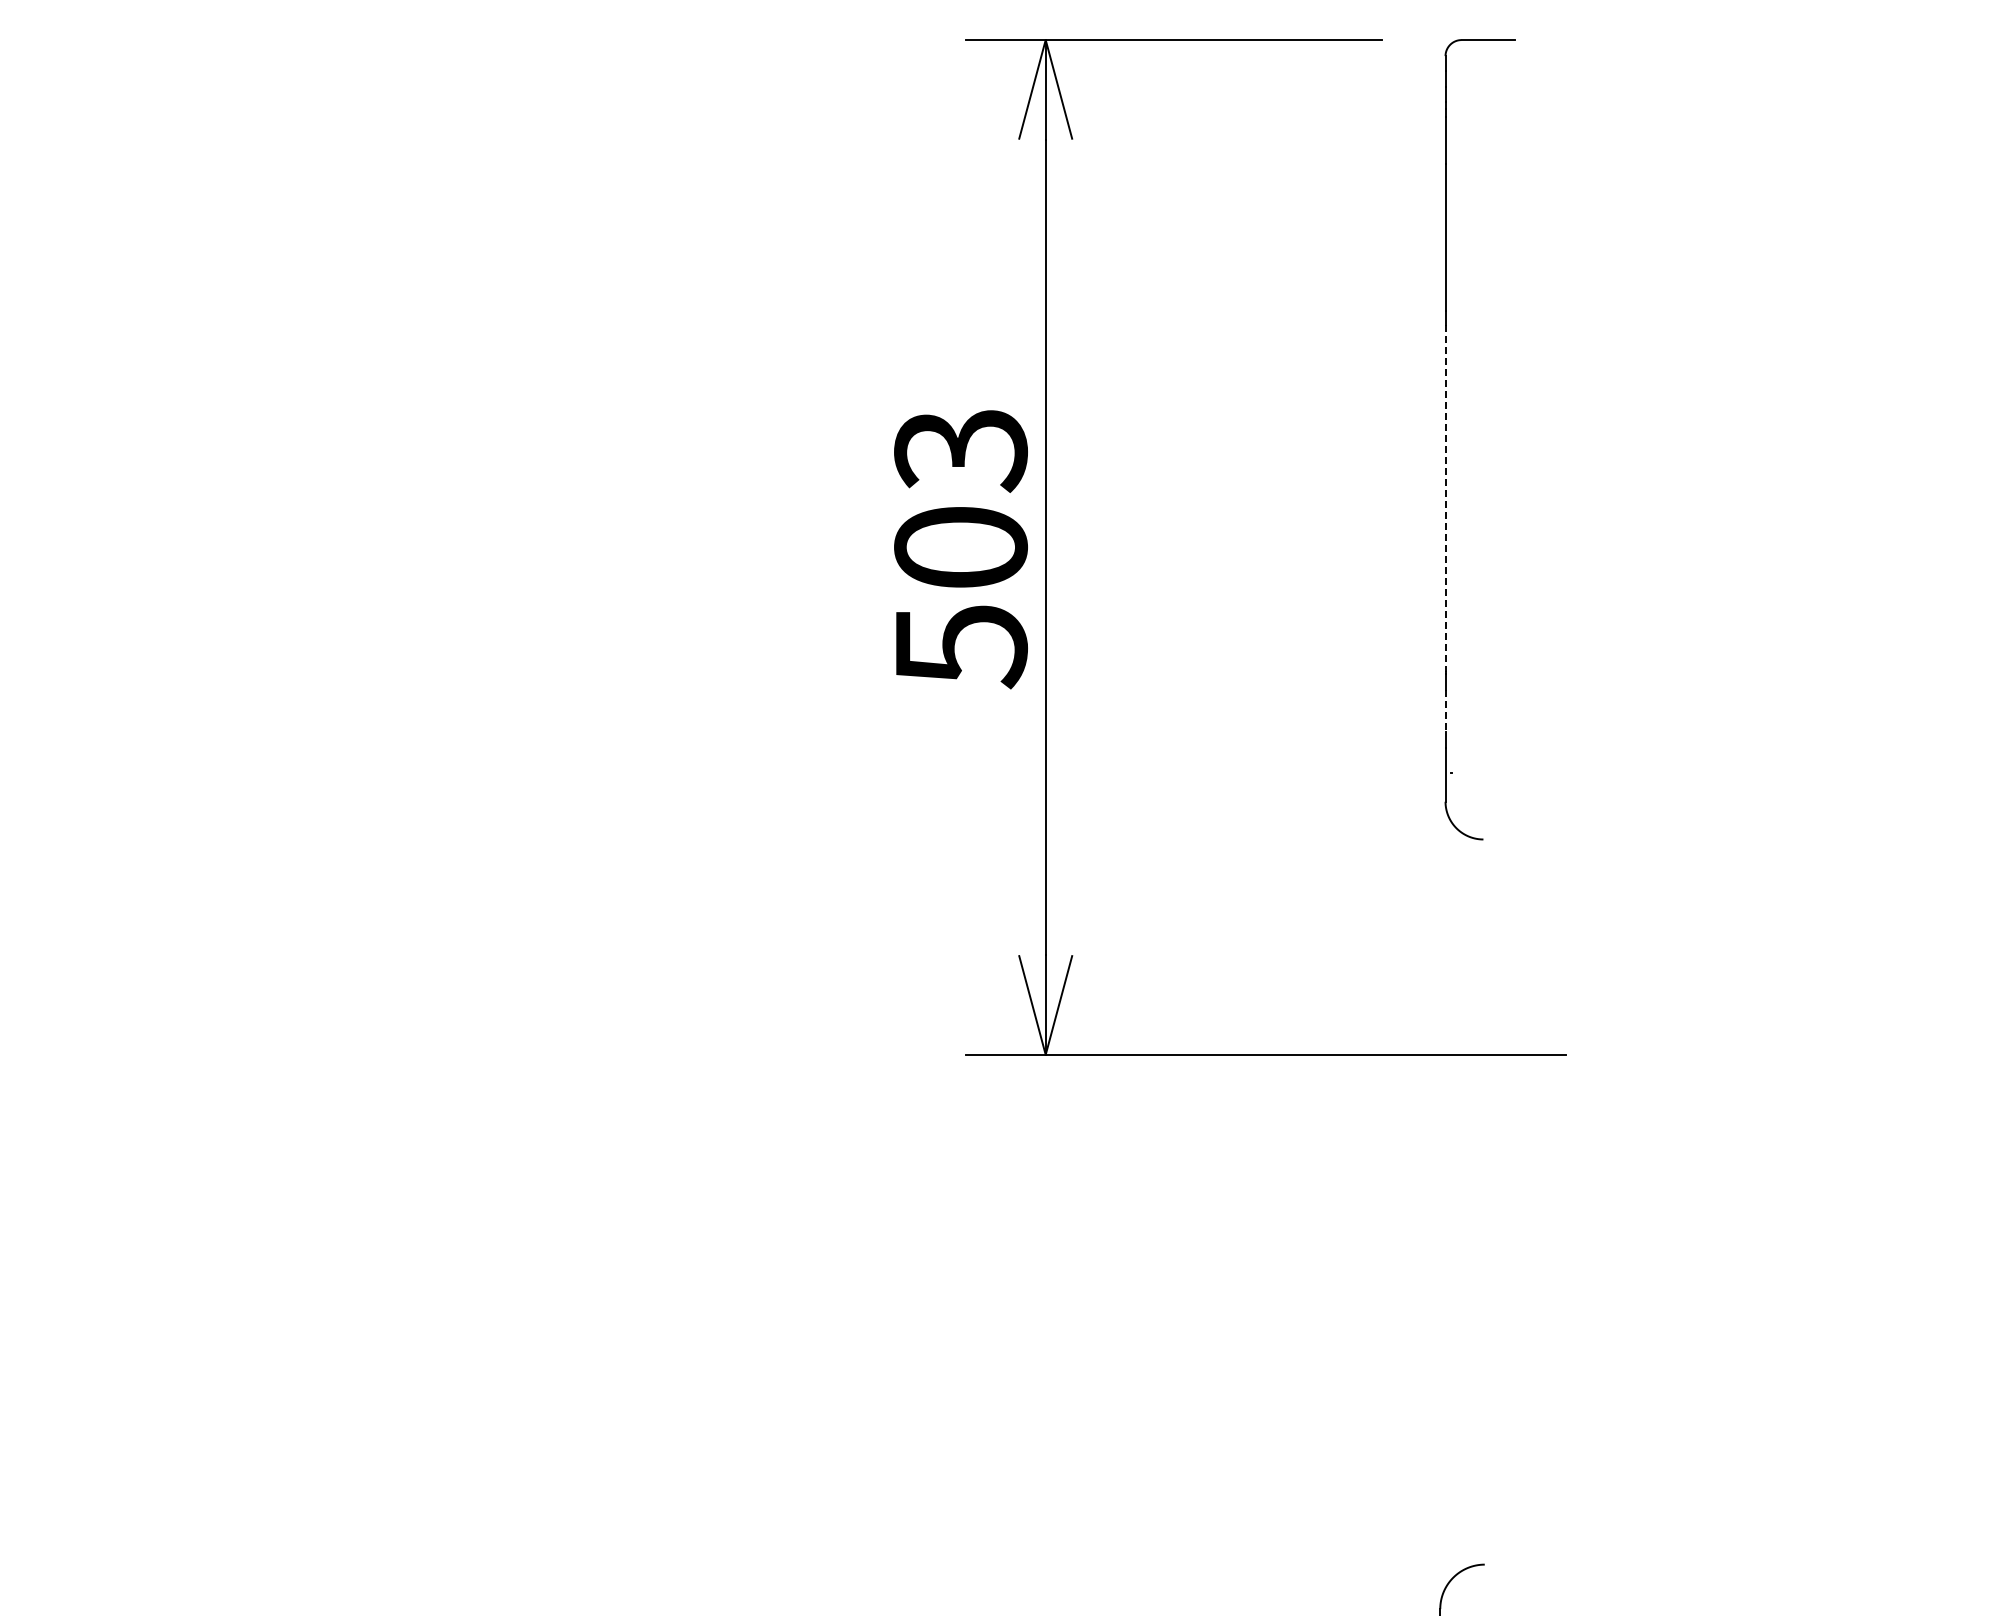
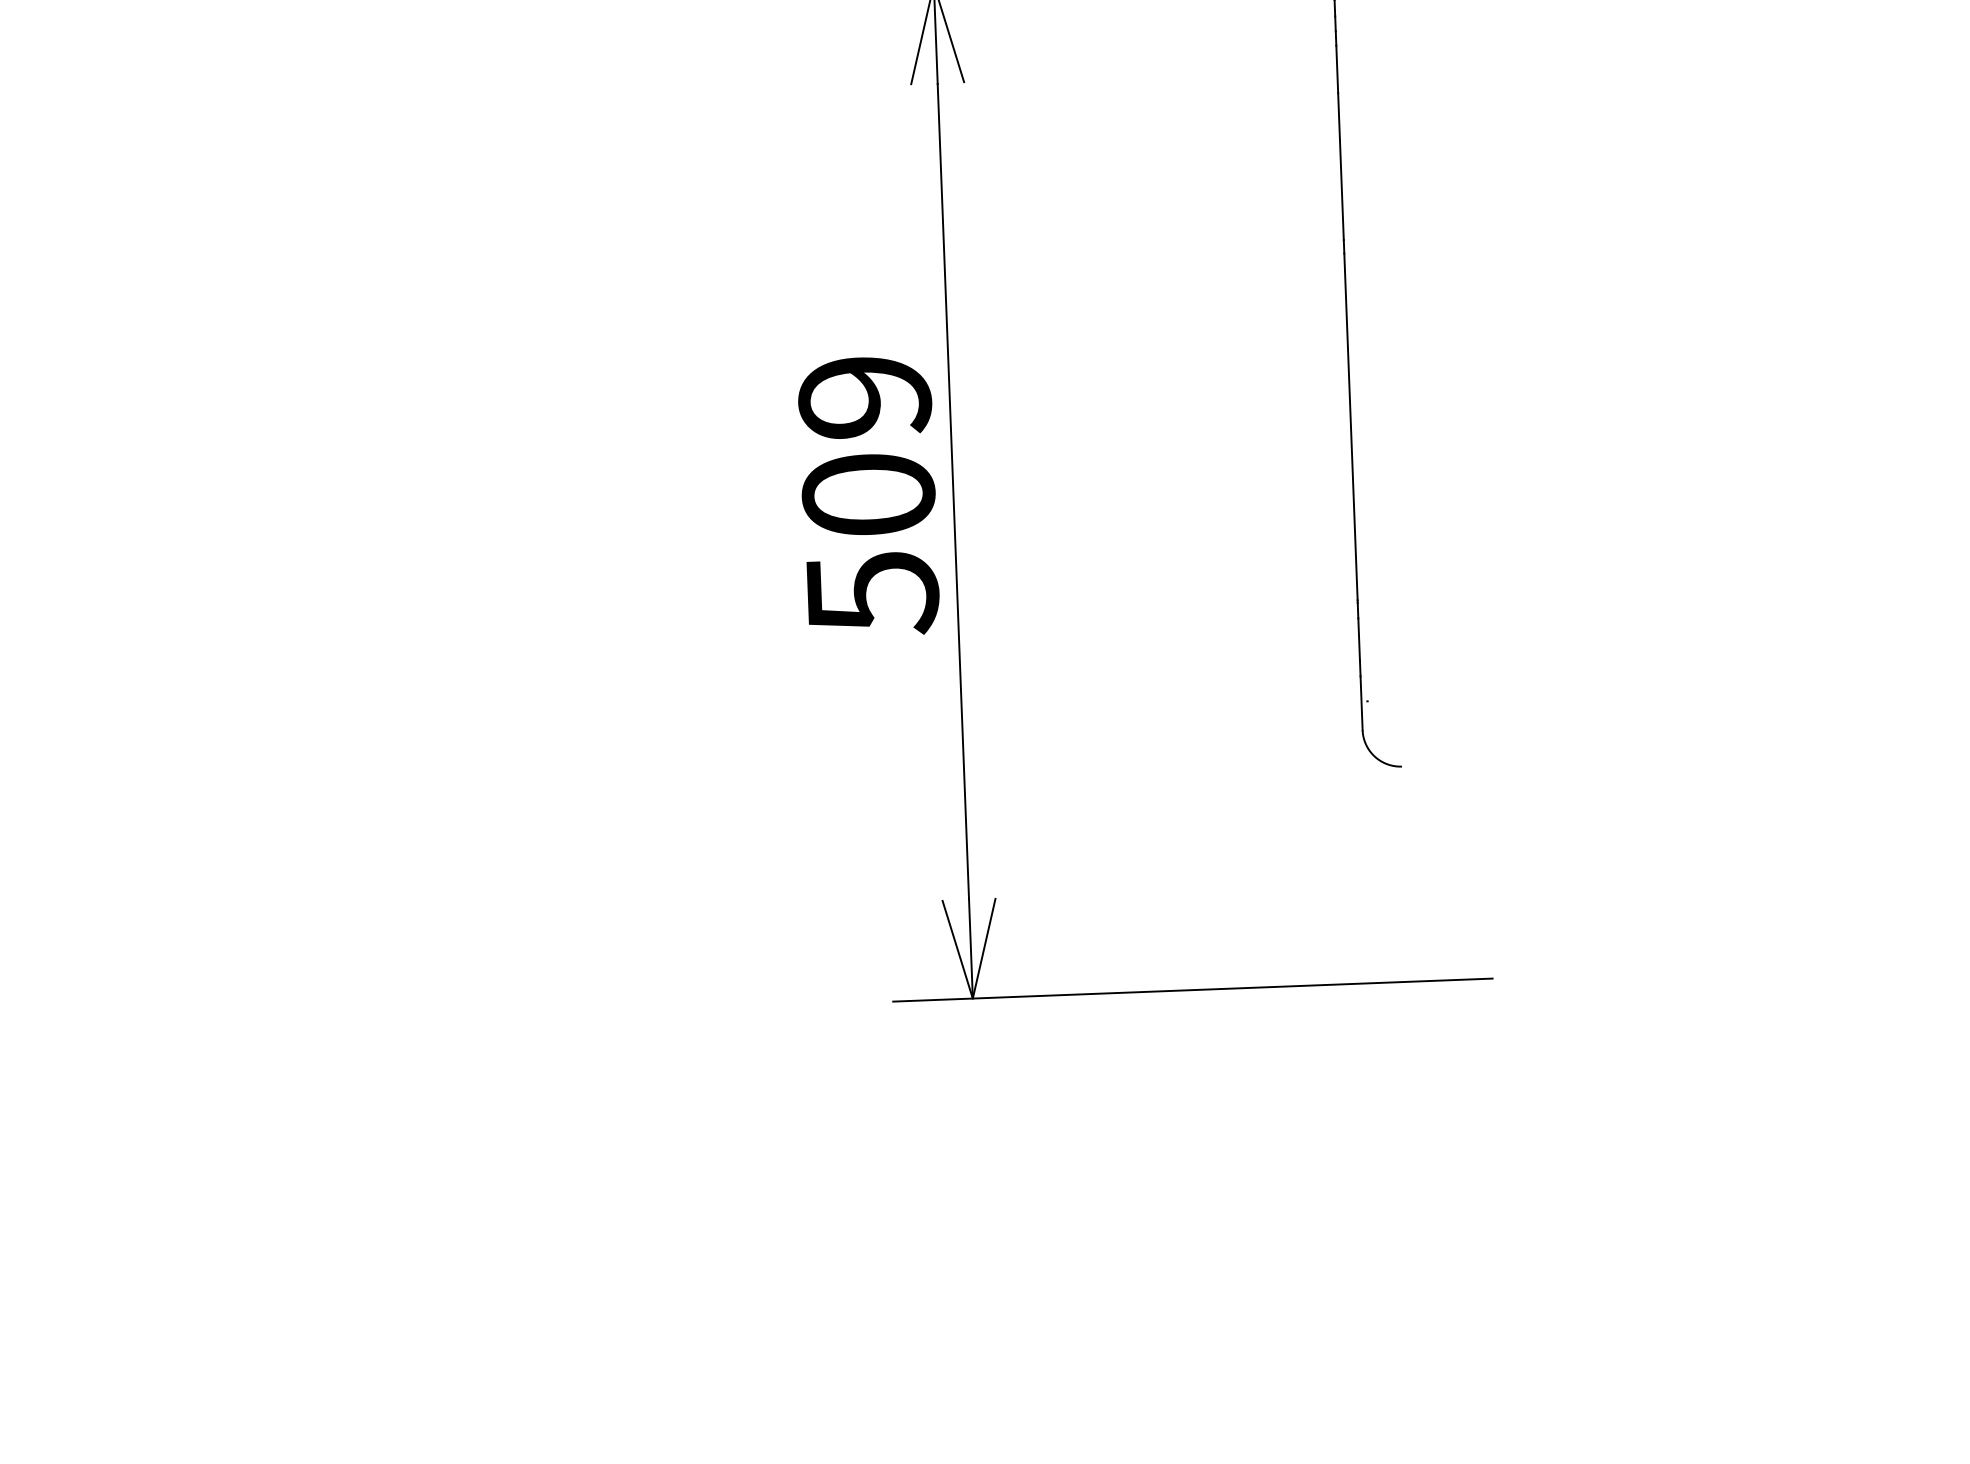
text: (960, 451) -> (864, 398), 503 -> 509
line: (1445, 498) -> (1350, 427), dashed -> solid
line: (1445, 711) -> (1359, 640), dashed -> solid

